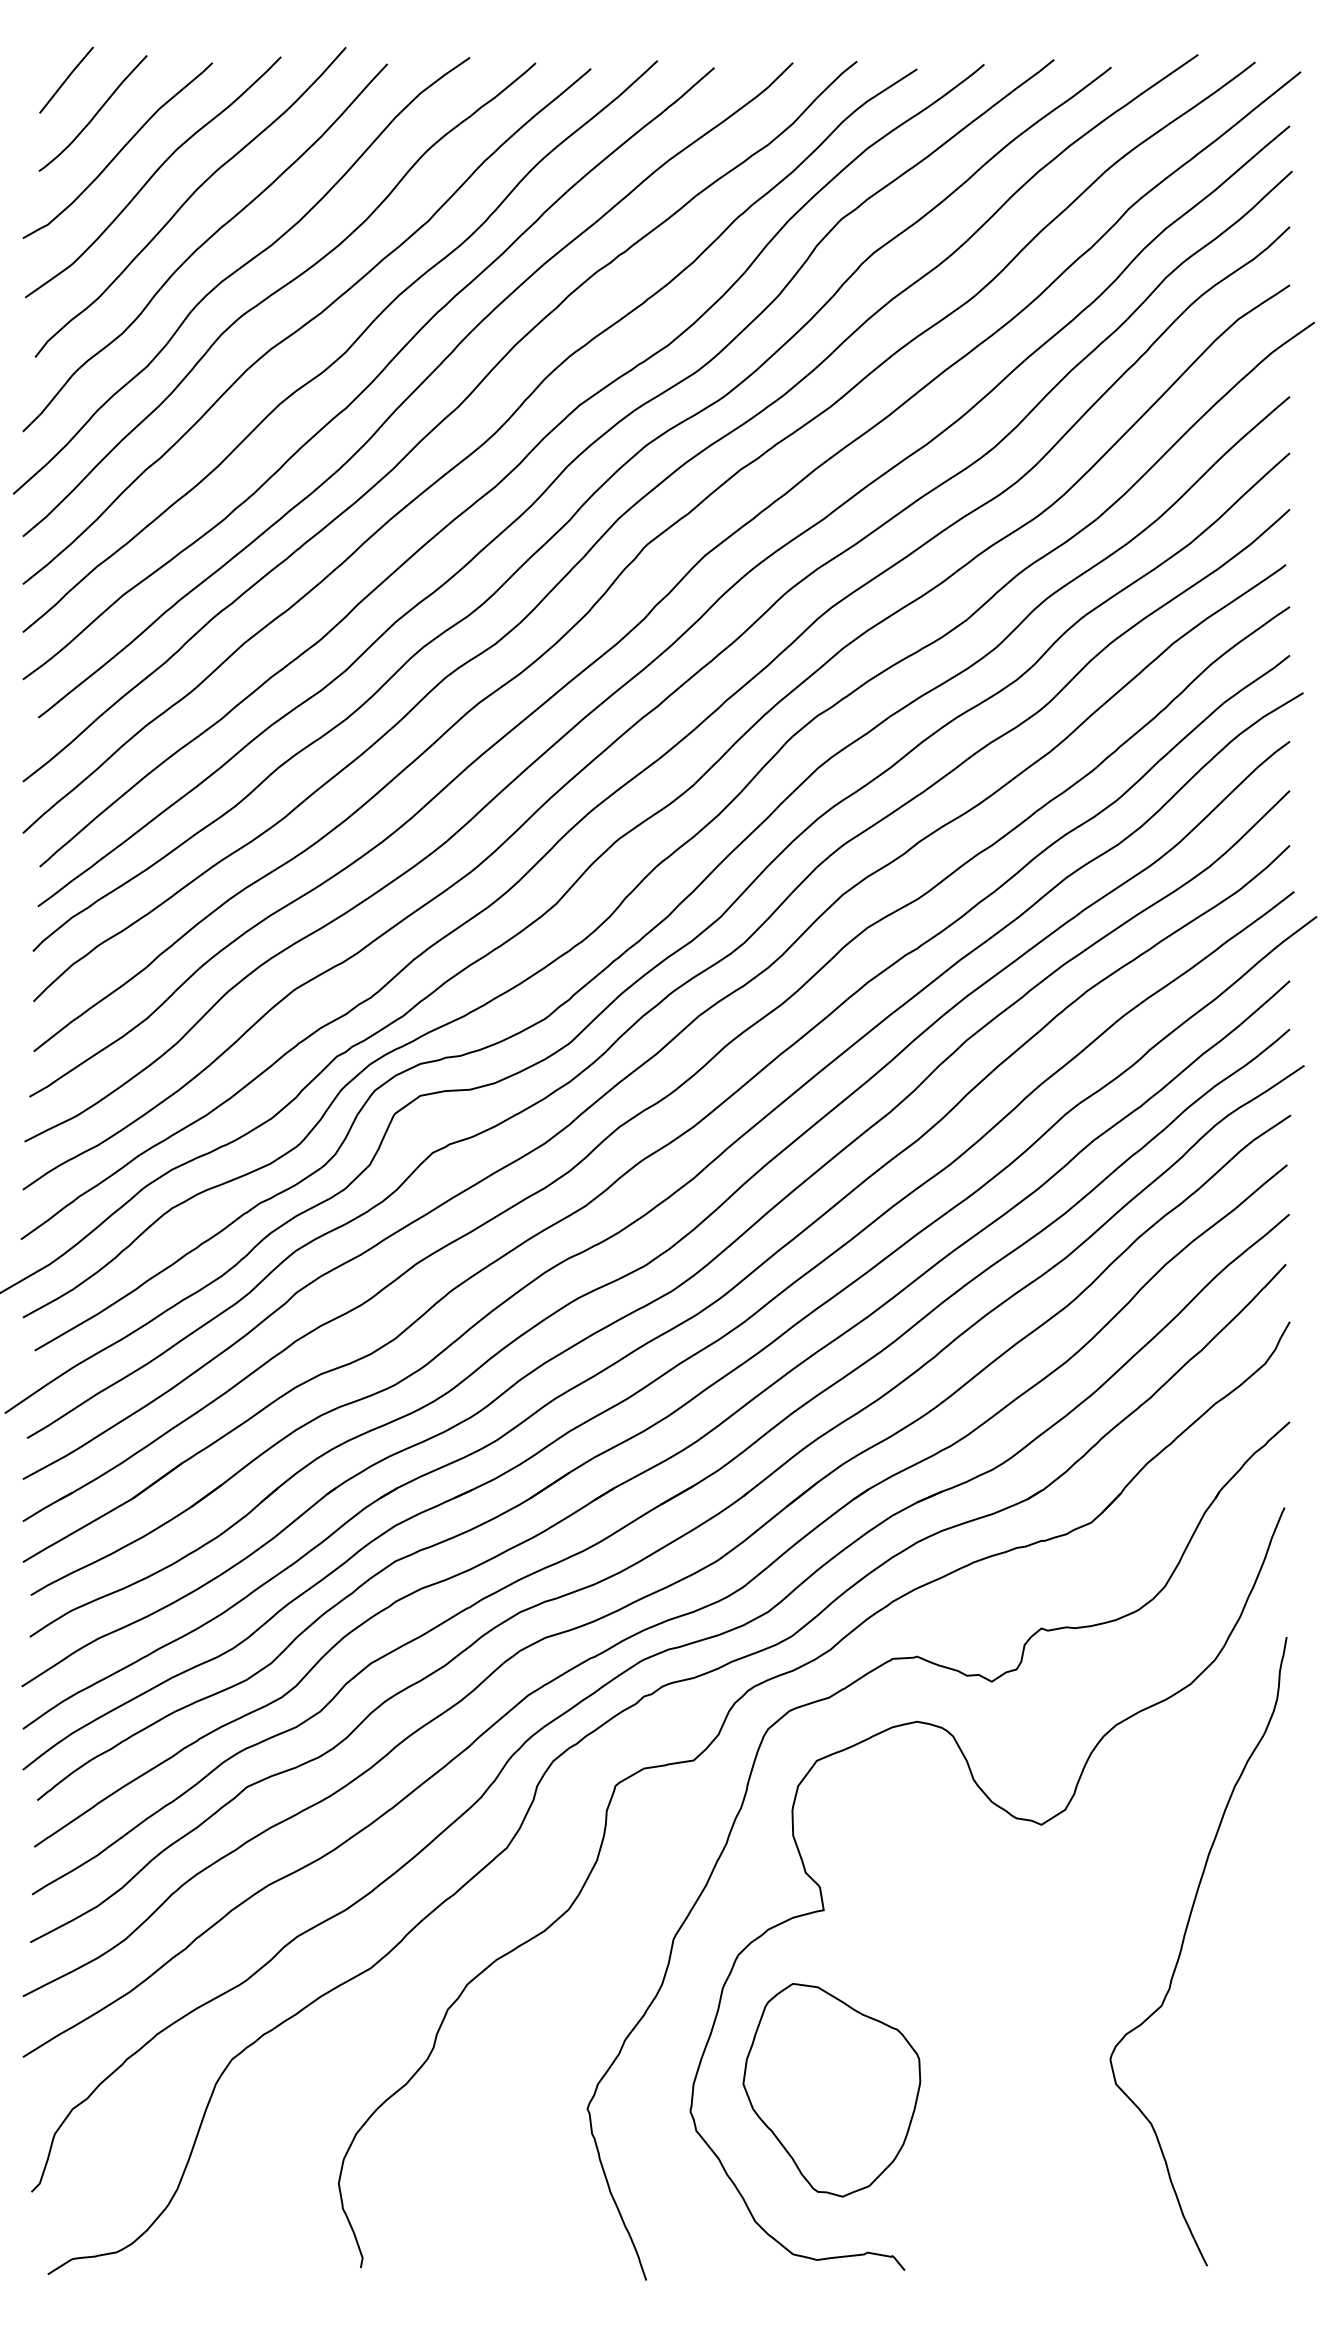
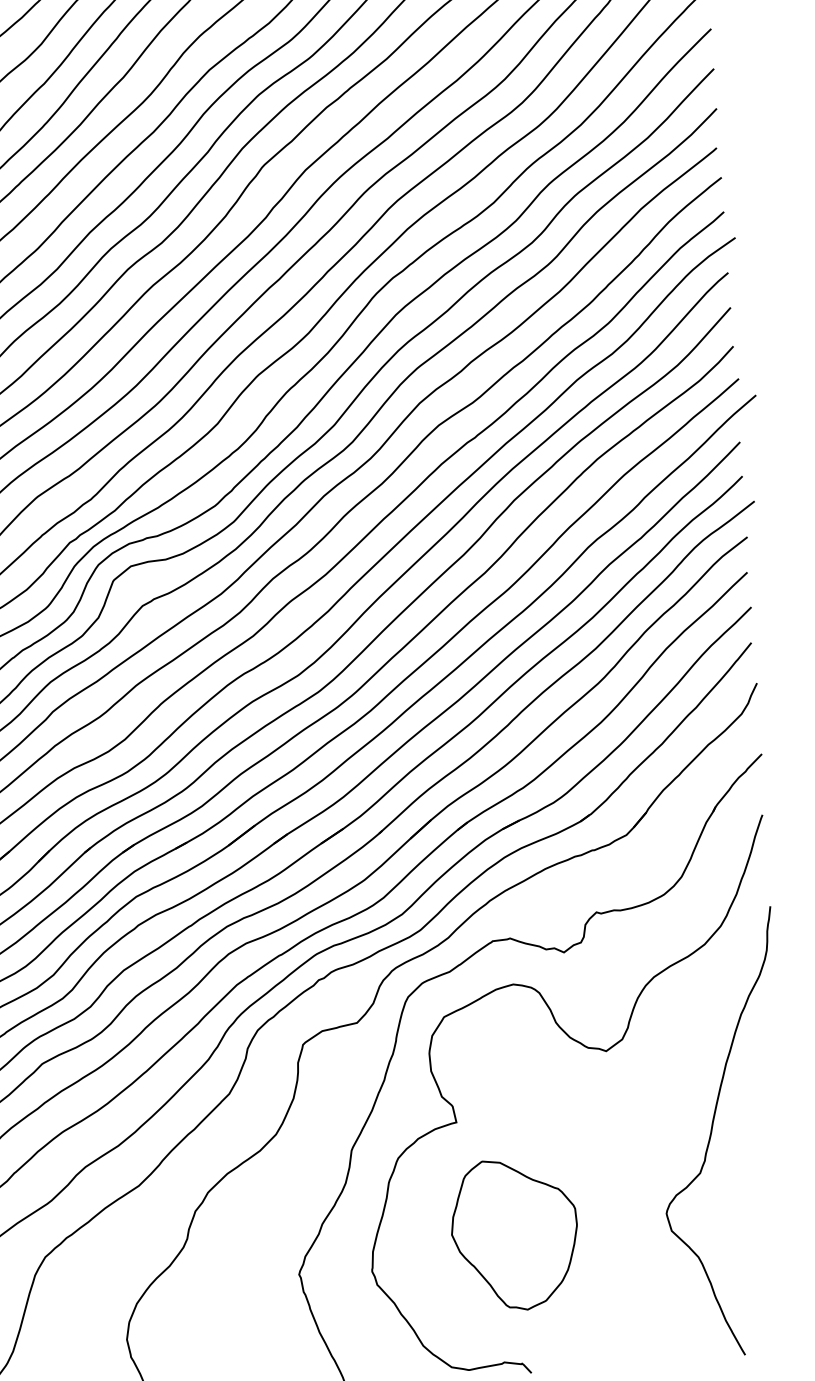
part: (831, 2090) -> (514, 1235), moved

